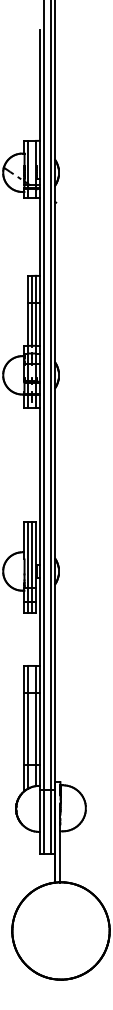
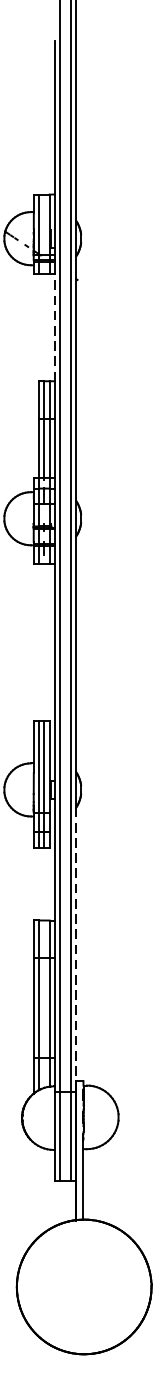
line: (39, 236) -> (54, 326), solid -> dashed
line: (55, 683) -> (76, 944), solid -> dashed

